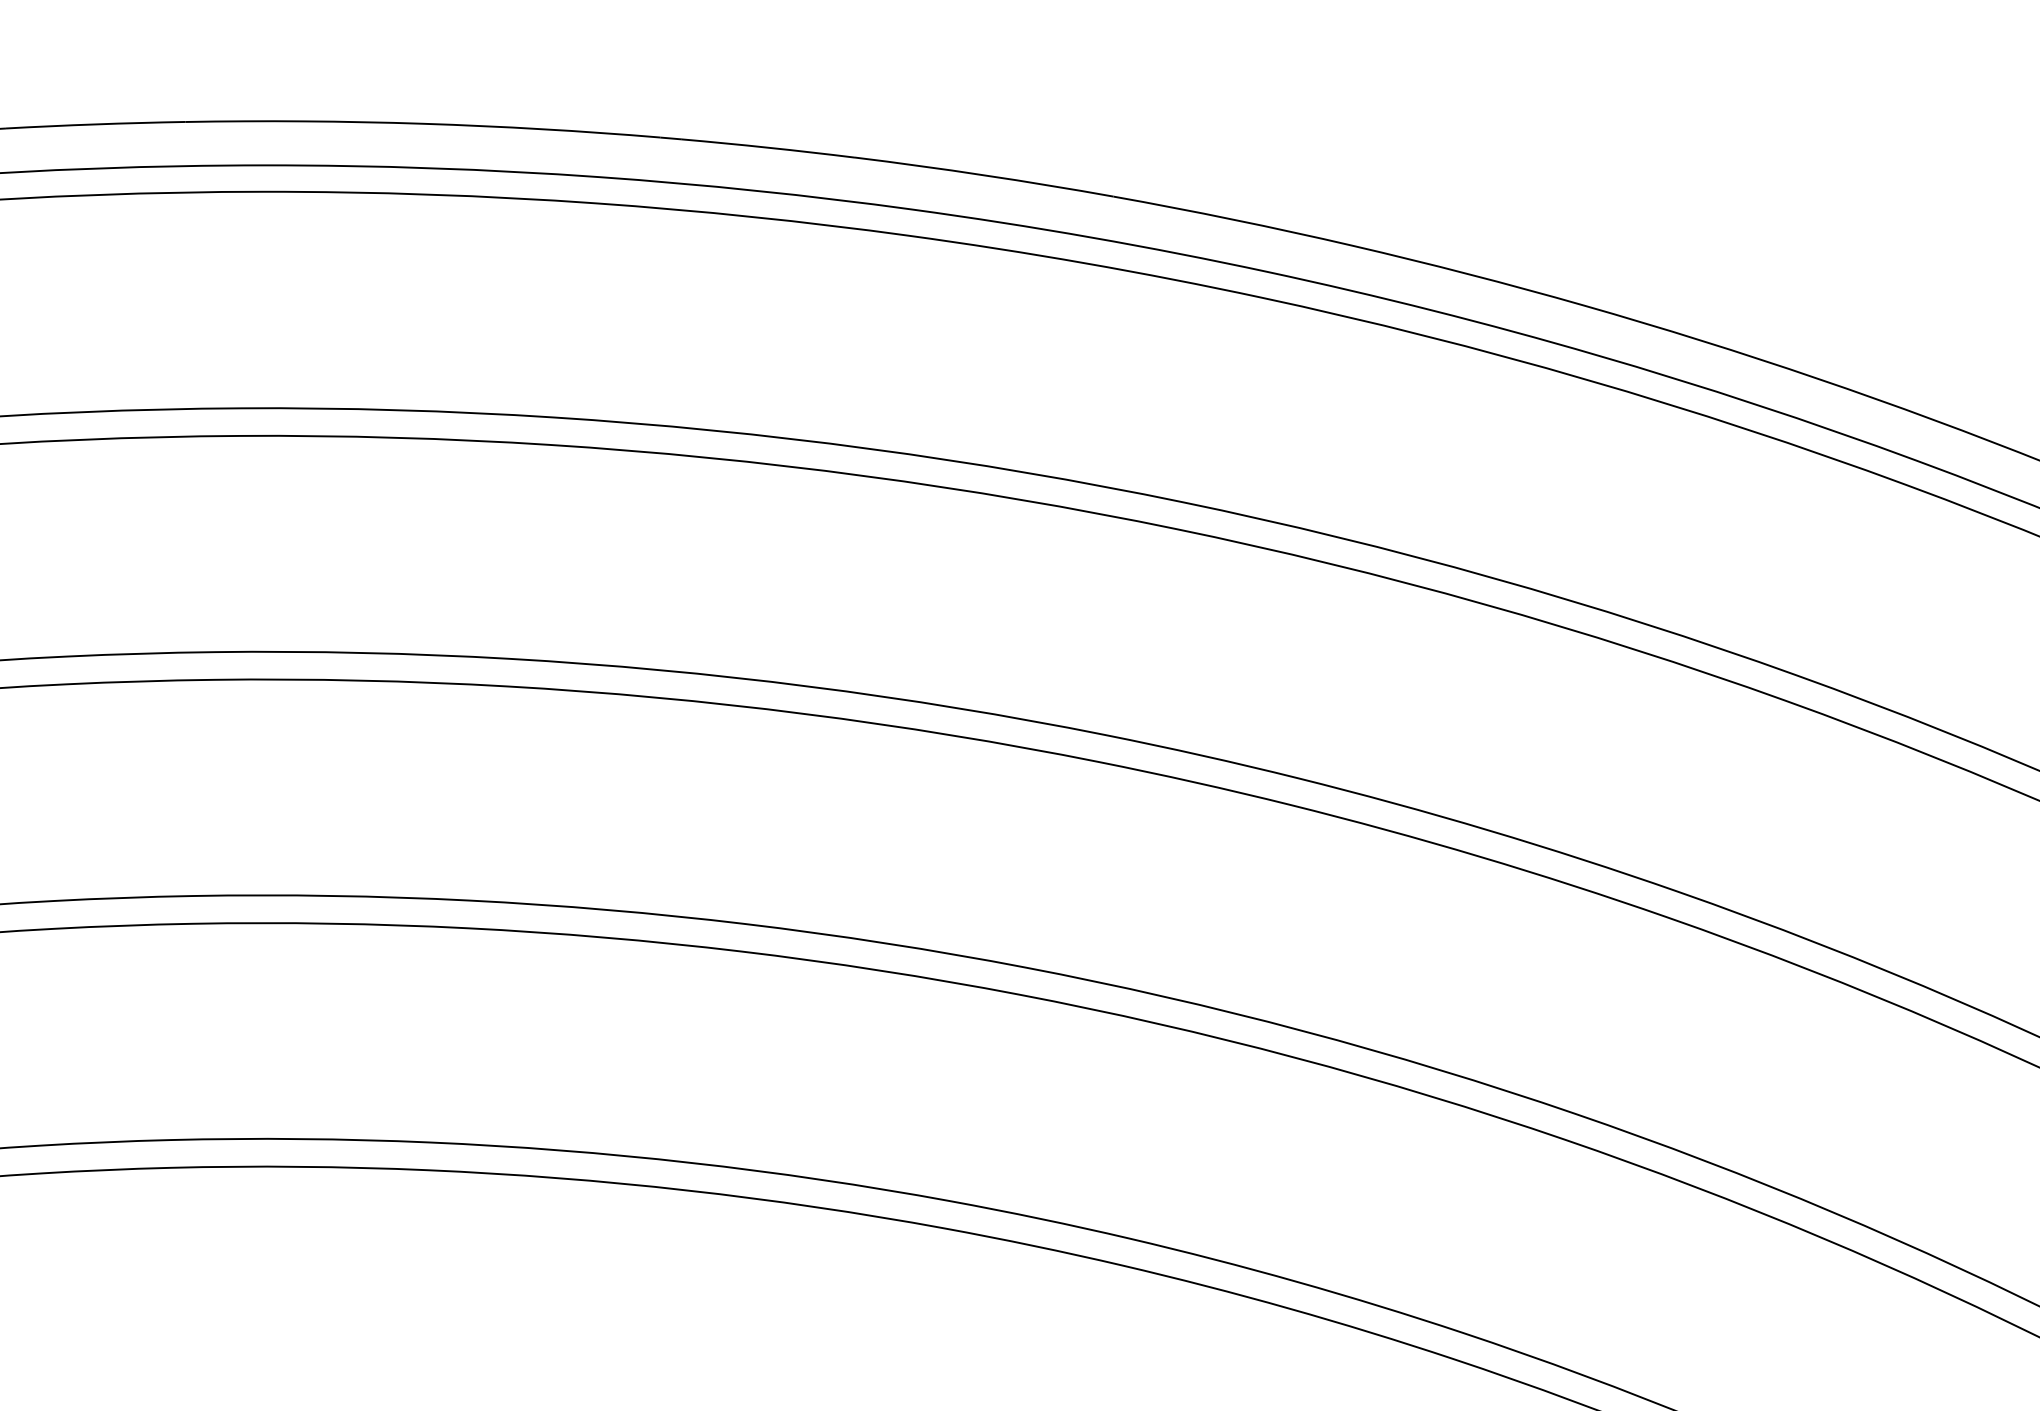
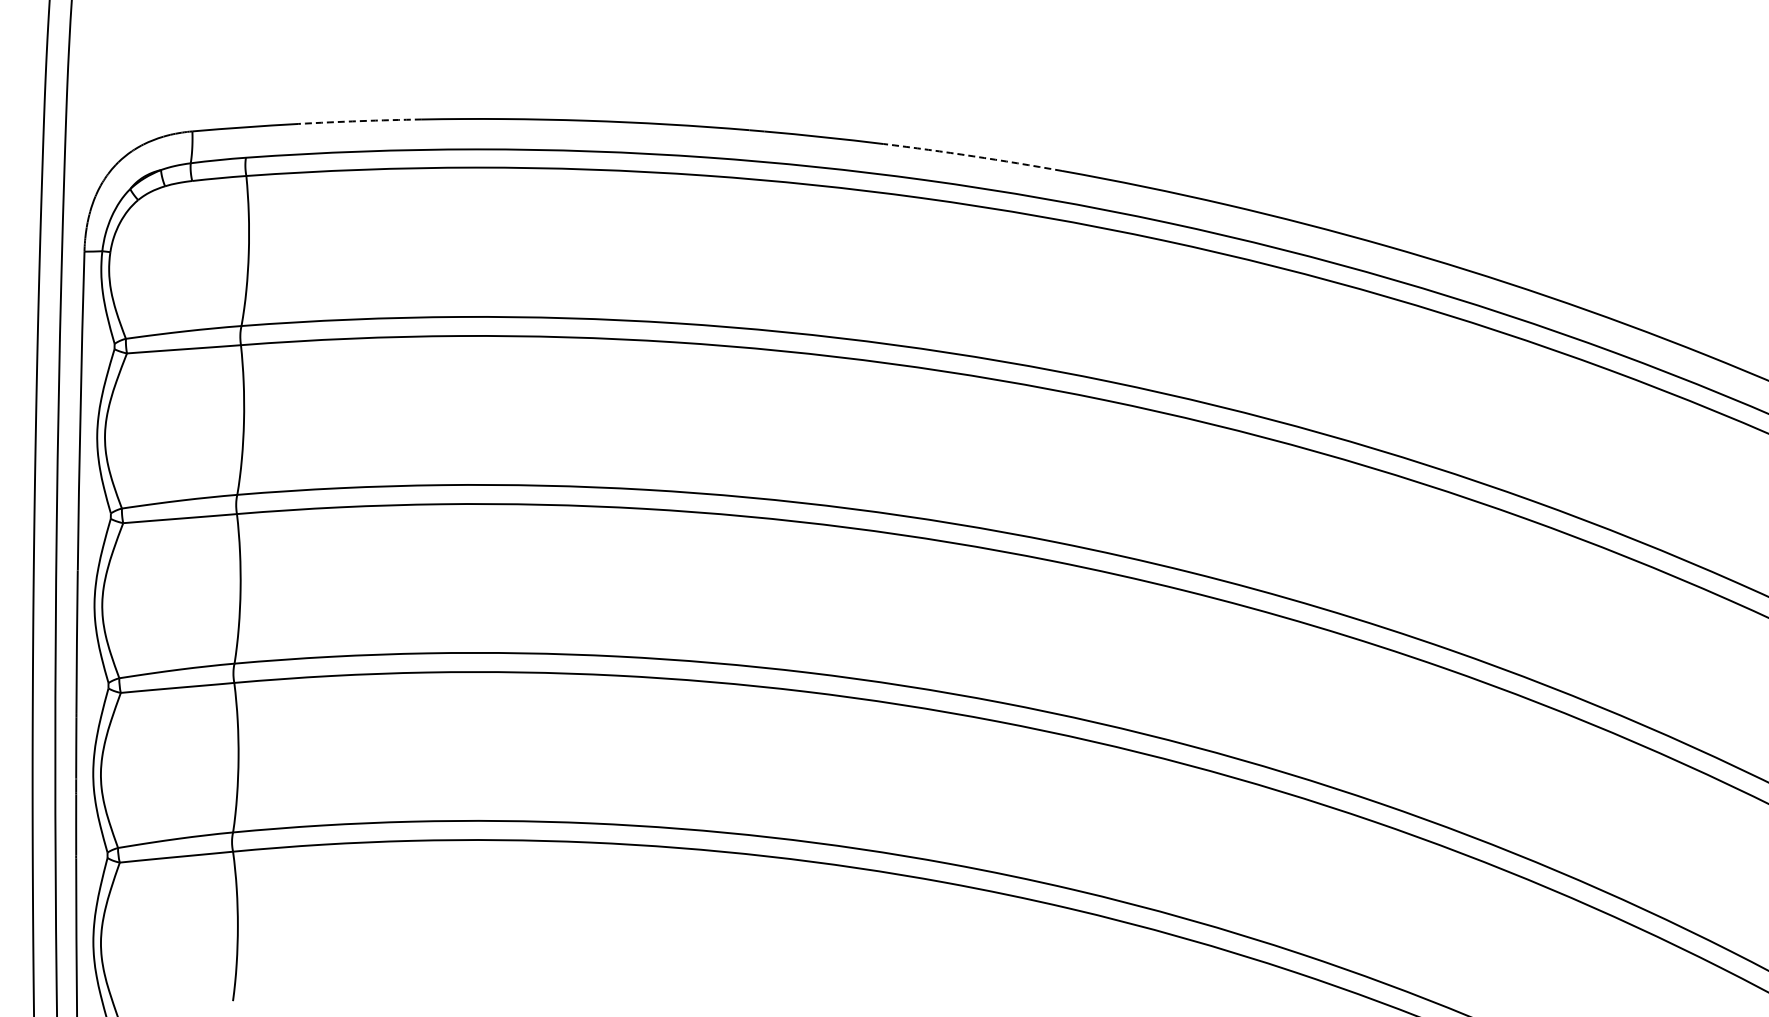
arc: (94, 124) -> (359, 121), solid -> dashed
arc: (985, 175) -> (973, 156), solid -> dashed

